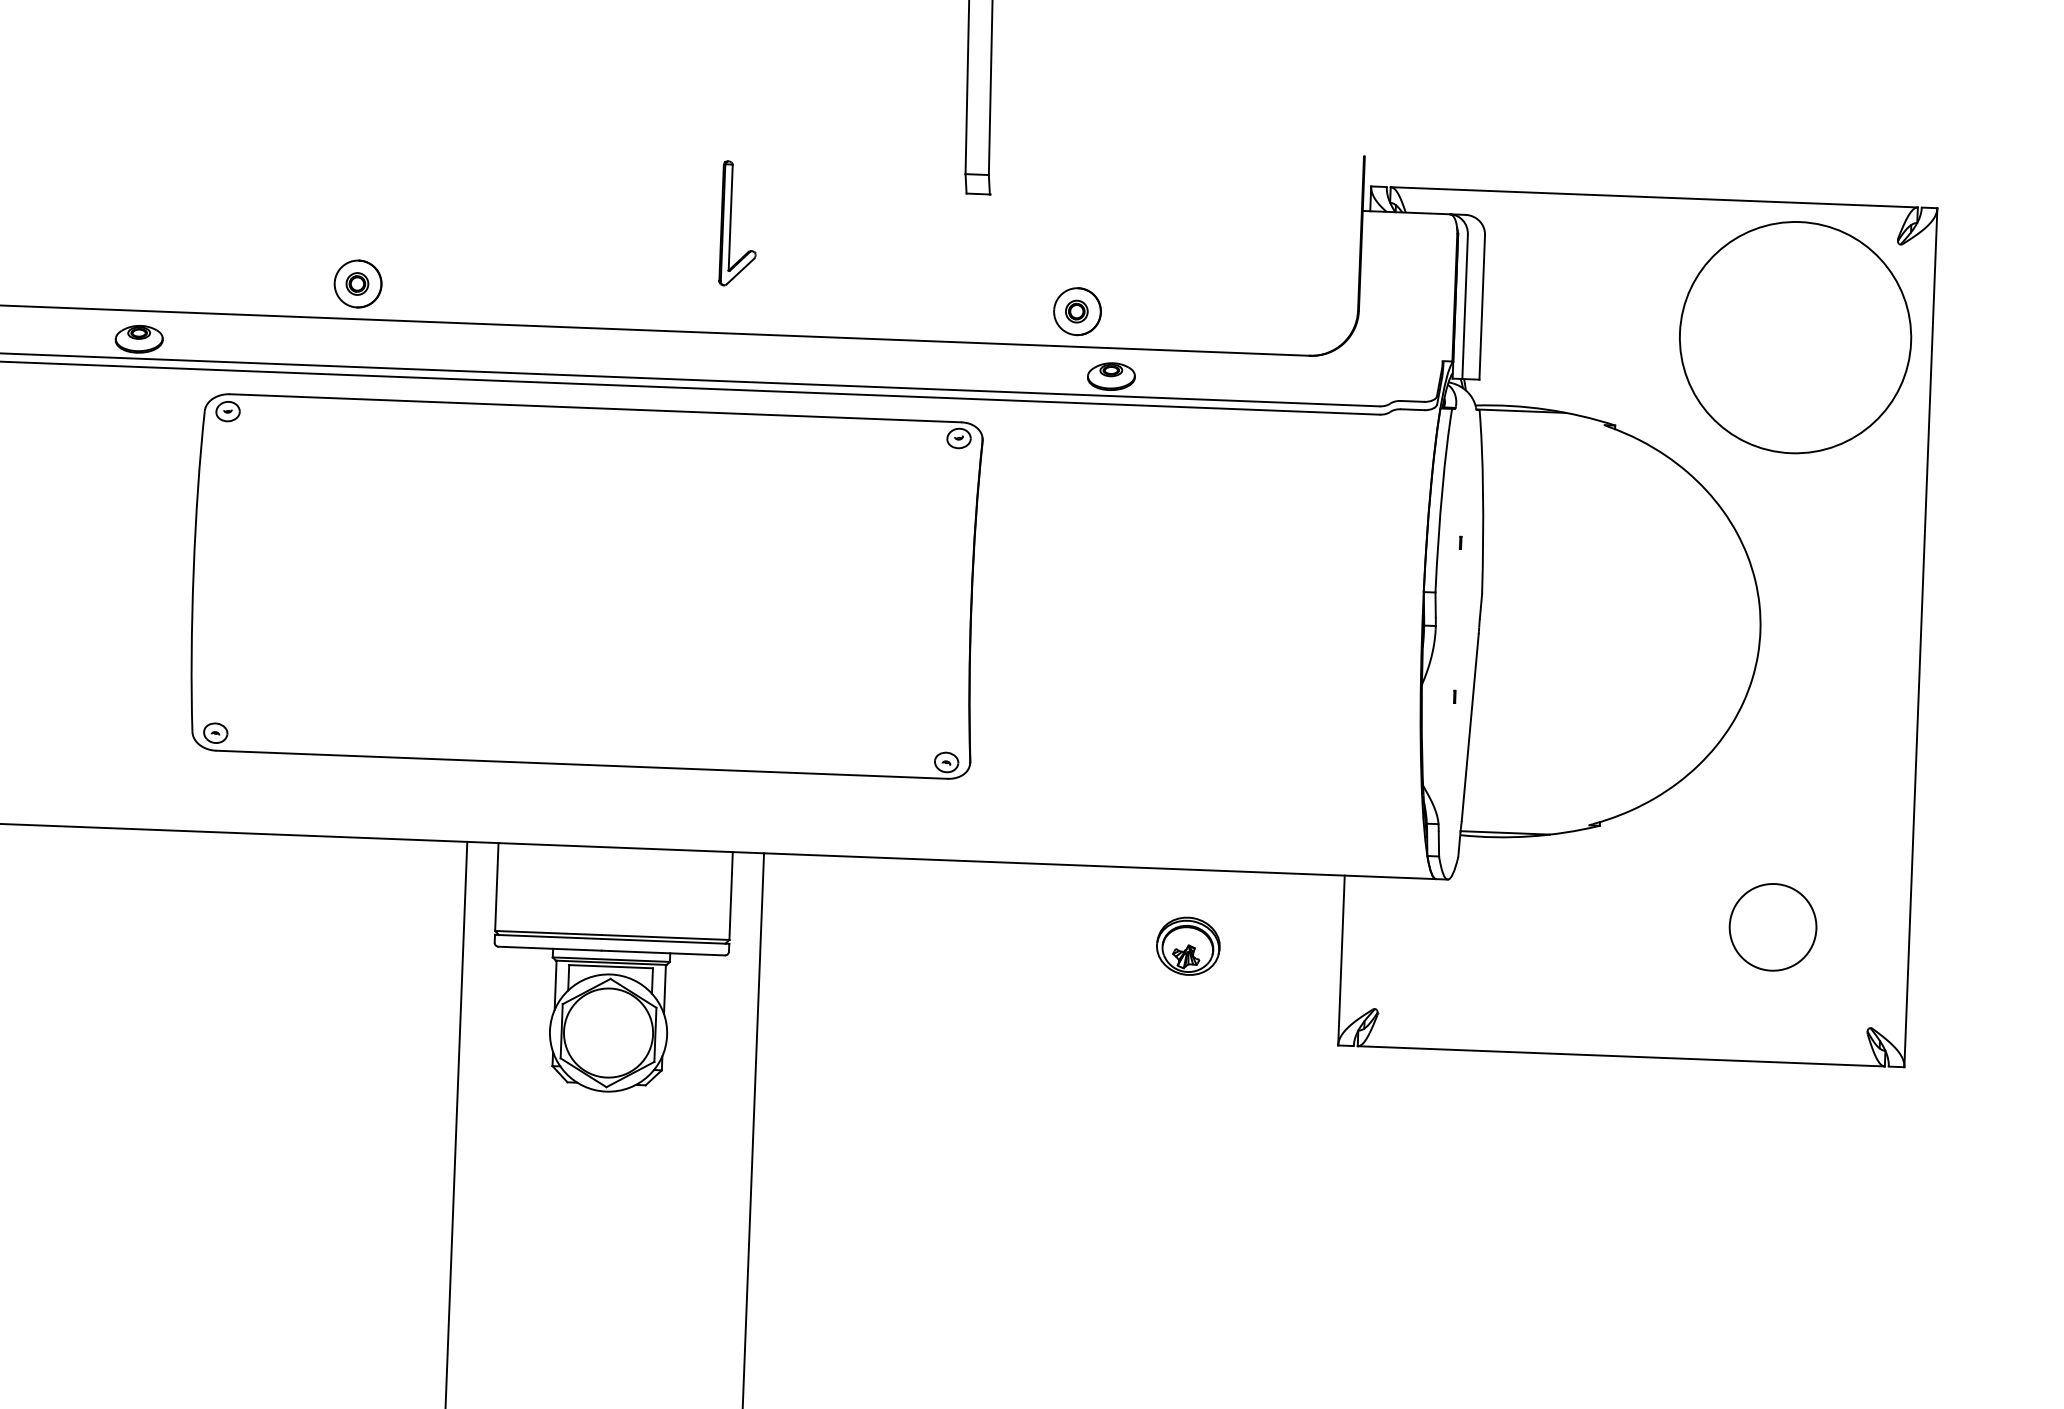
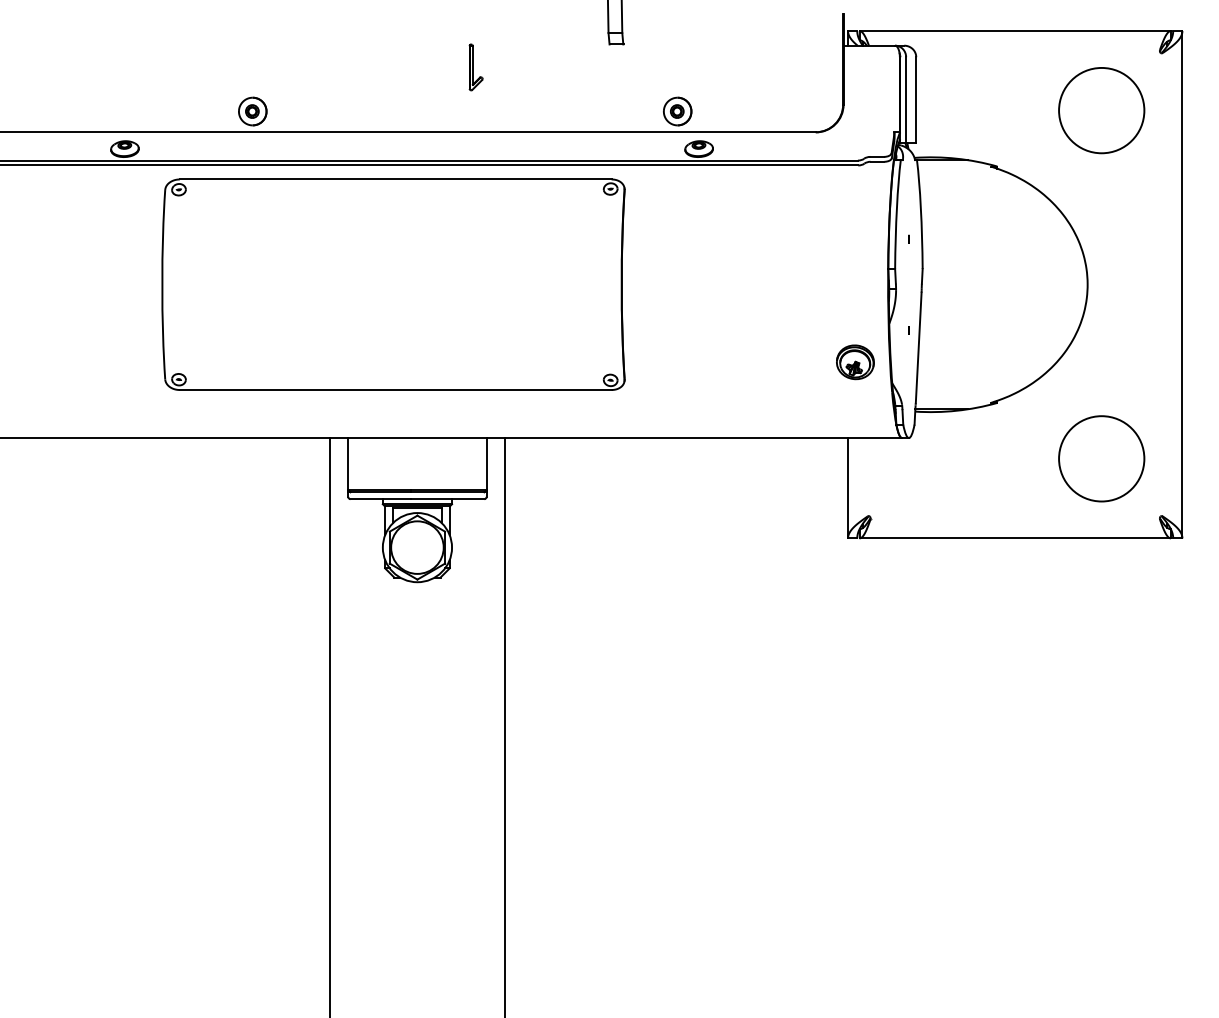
part: (738, 223) -> (475, 67), size x0.62
circle: (1795, 337) -> (1101, 110), size x0.62
circle: (1772, 926) -> (1101, 458), size x1.67
part: (1188, 946) -> (855, 362), moved

